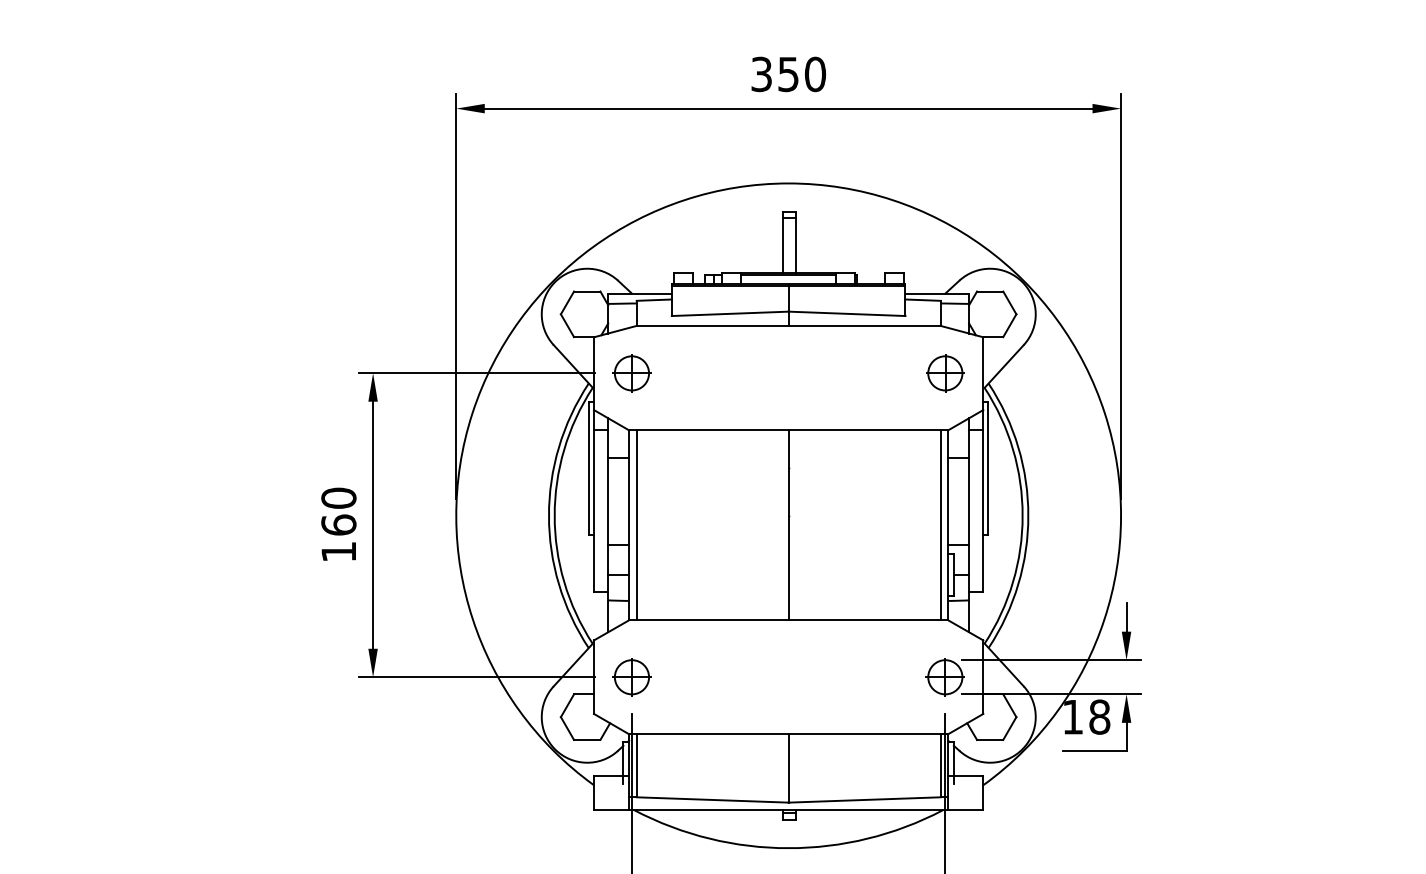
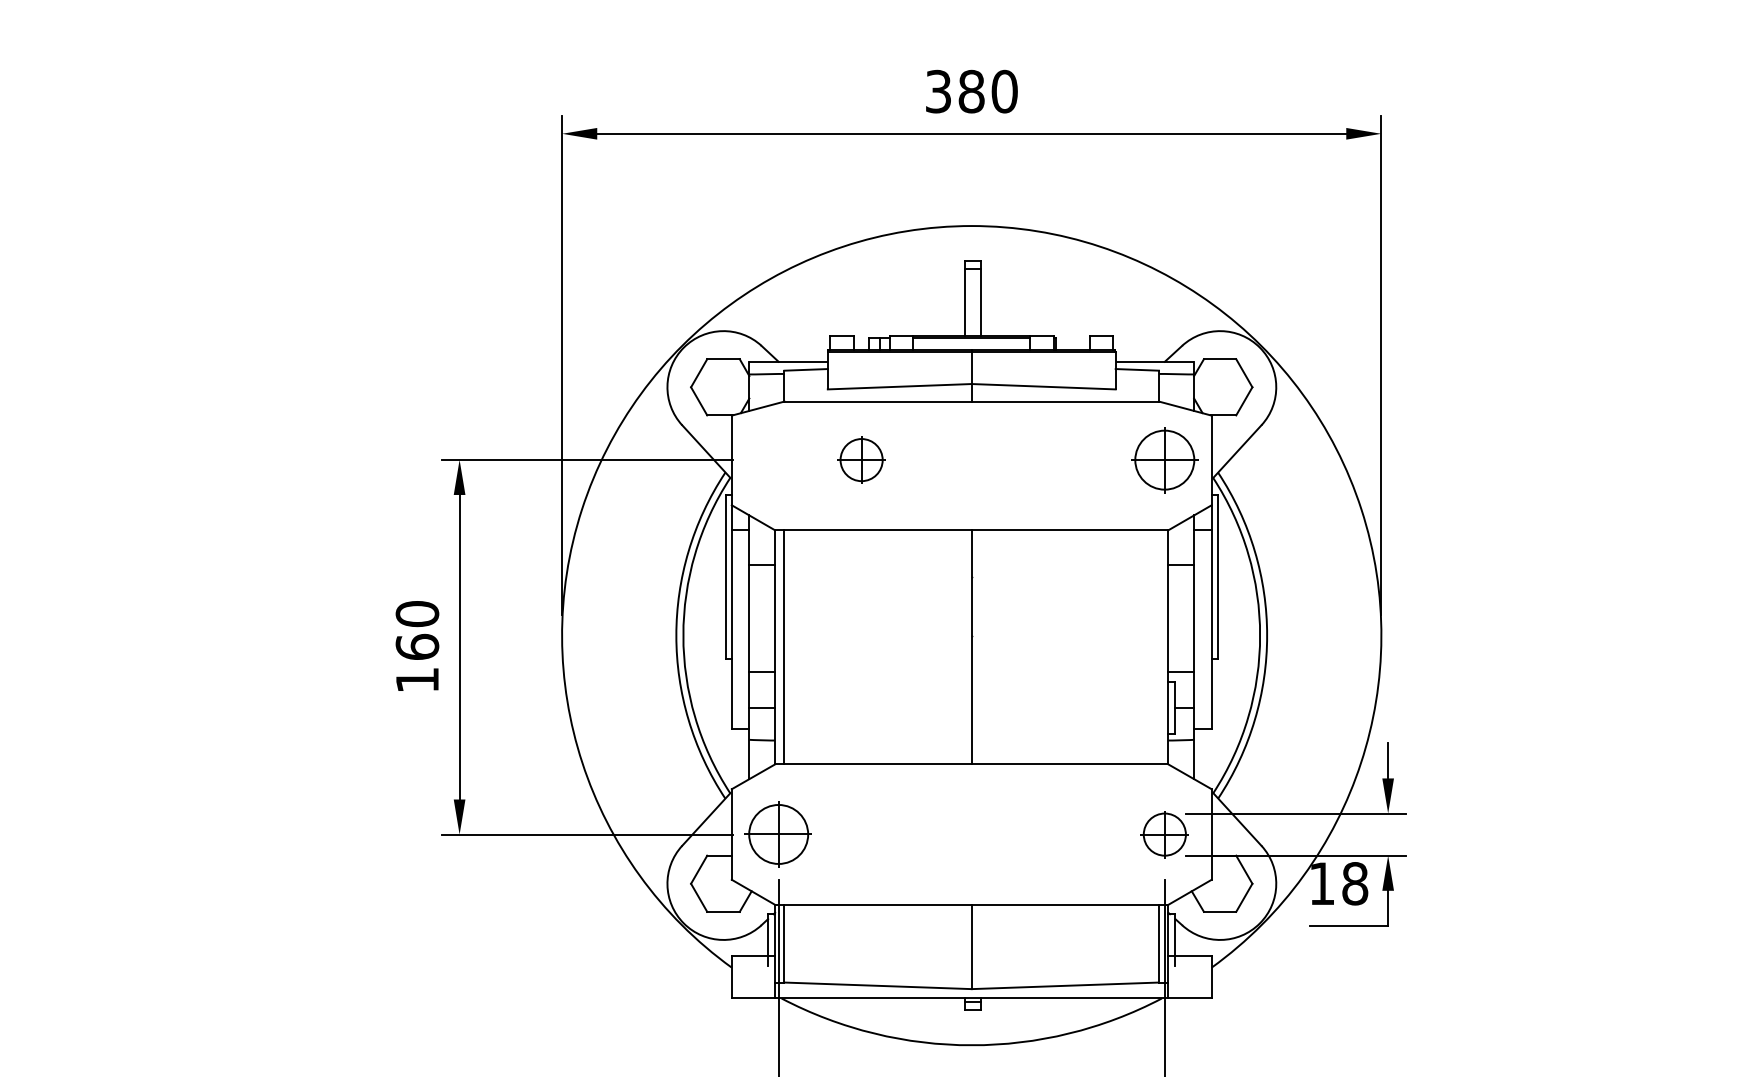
text: (788, 74) -> (971, 91), 350 -> 380
part: (631, 372) -> (861, 459), moved
part: (945, 372) -> (1164, 459), size x1.4
line: (941, 525) -> (1159, 647), removed
part: (631, 677) -> (778, 834), size x1.4

